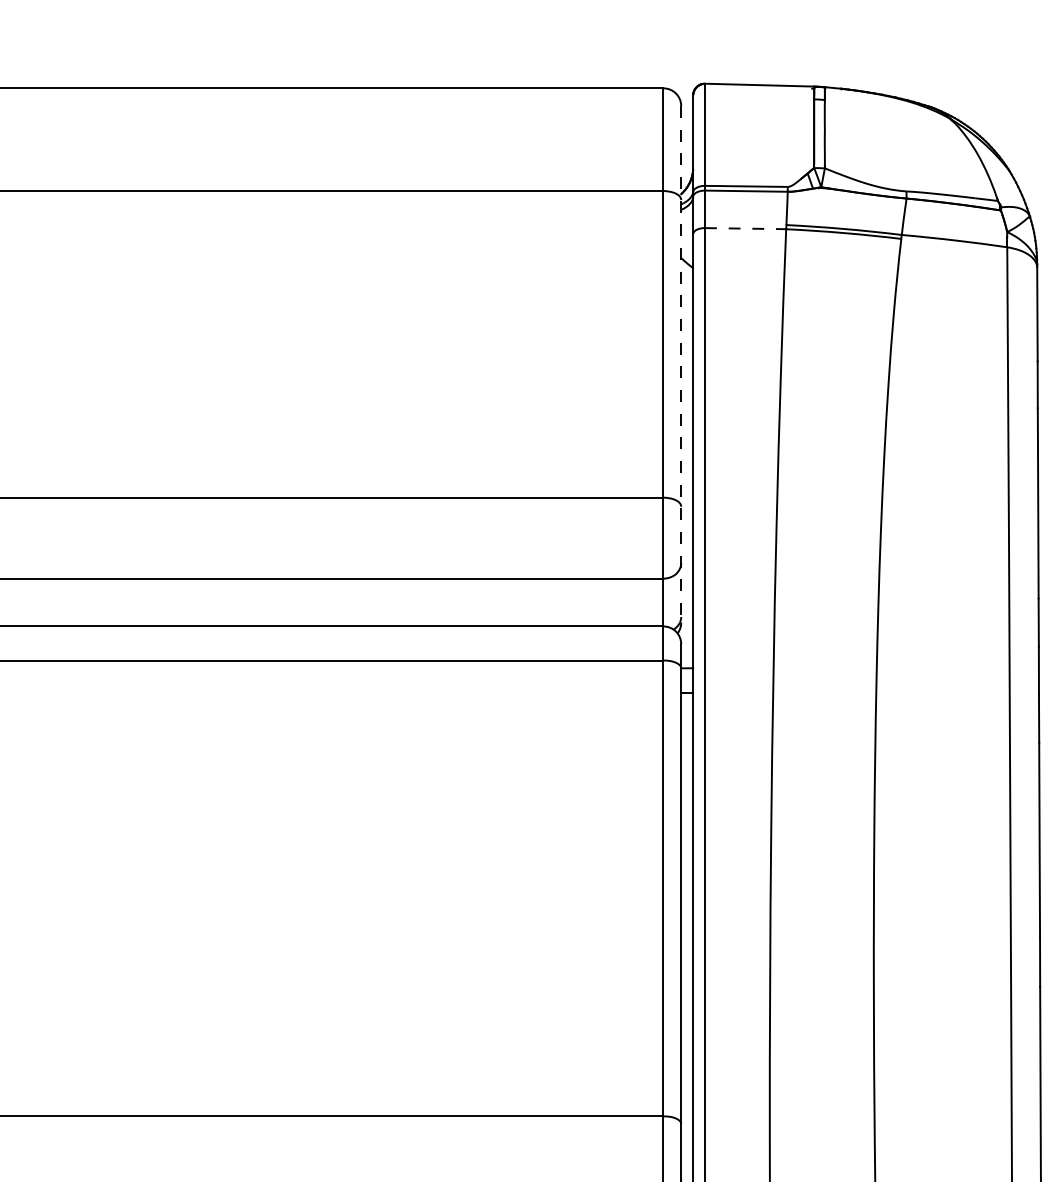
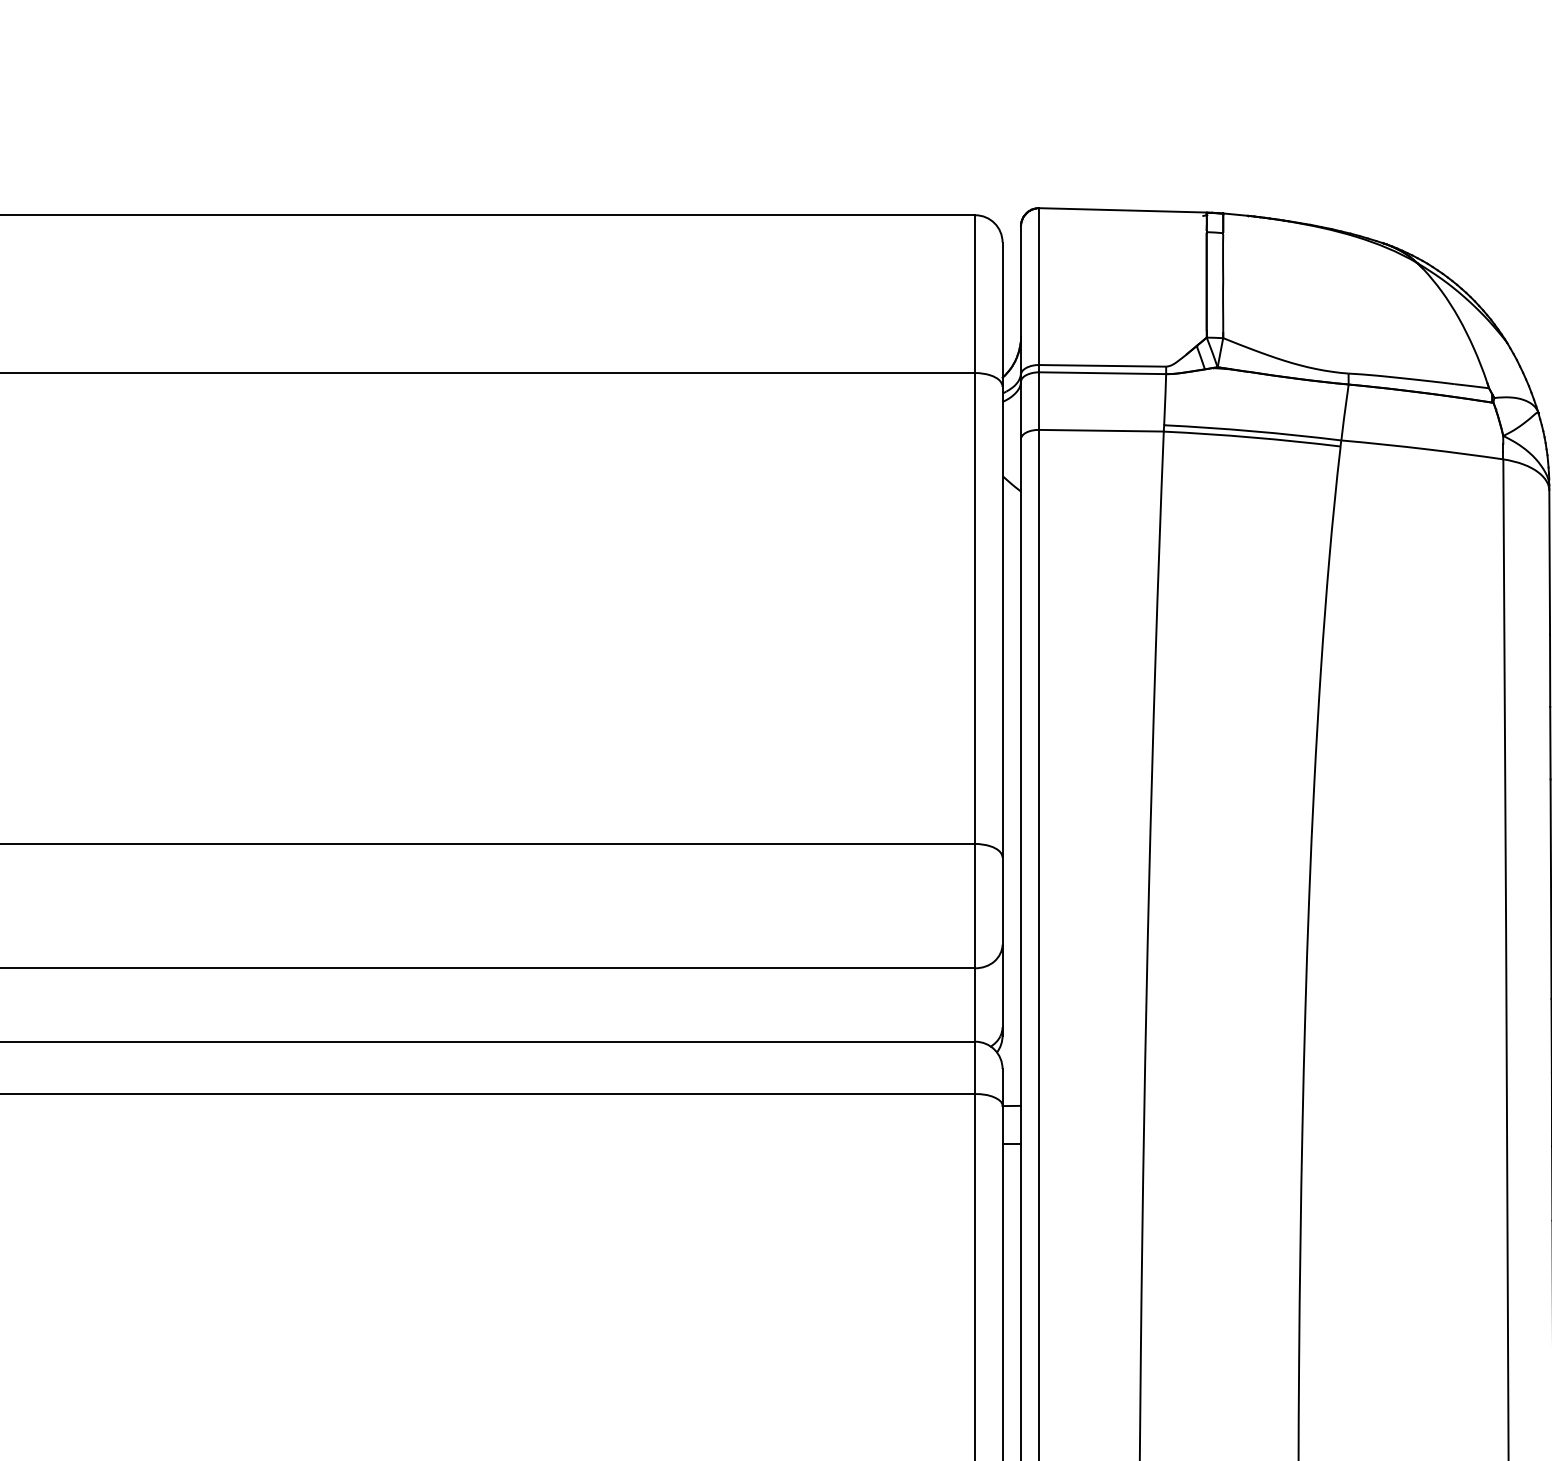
line: (745, 228) -> (1101, 430), dashed -> solid
line: (681, 364) -> (1002, 639), dashed -> solid

